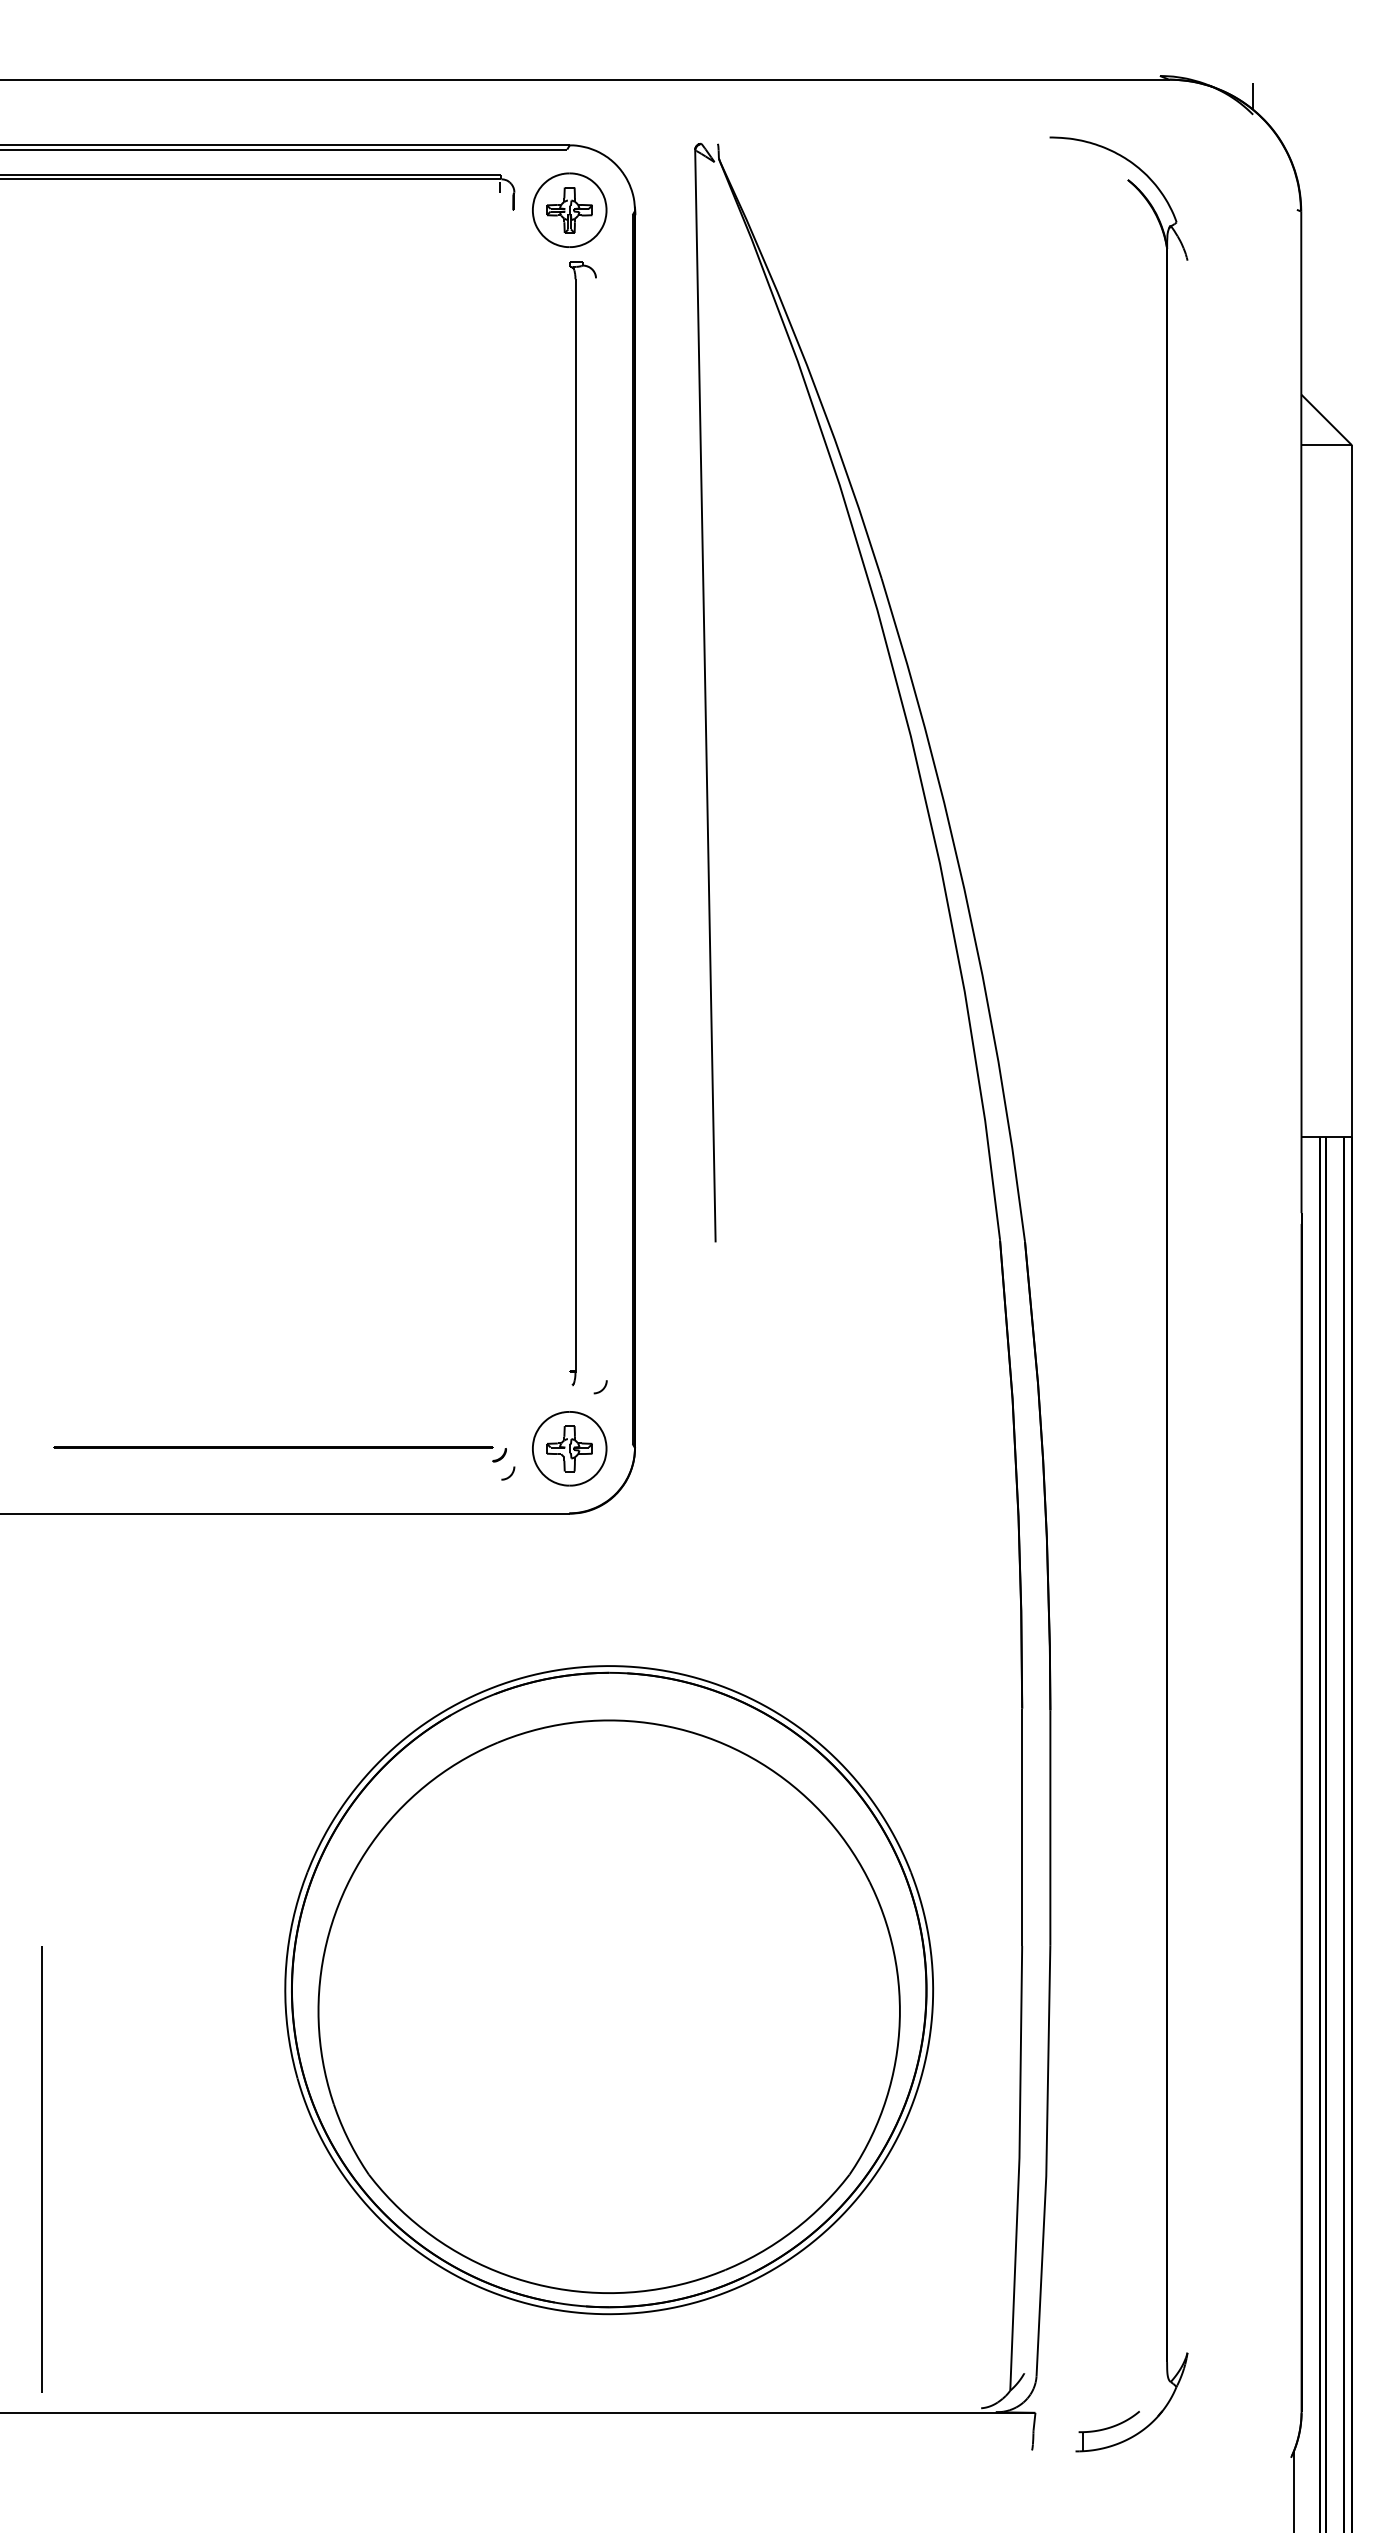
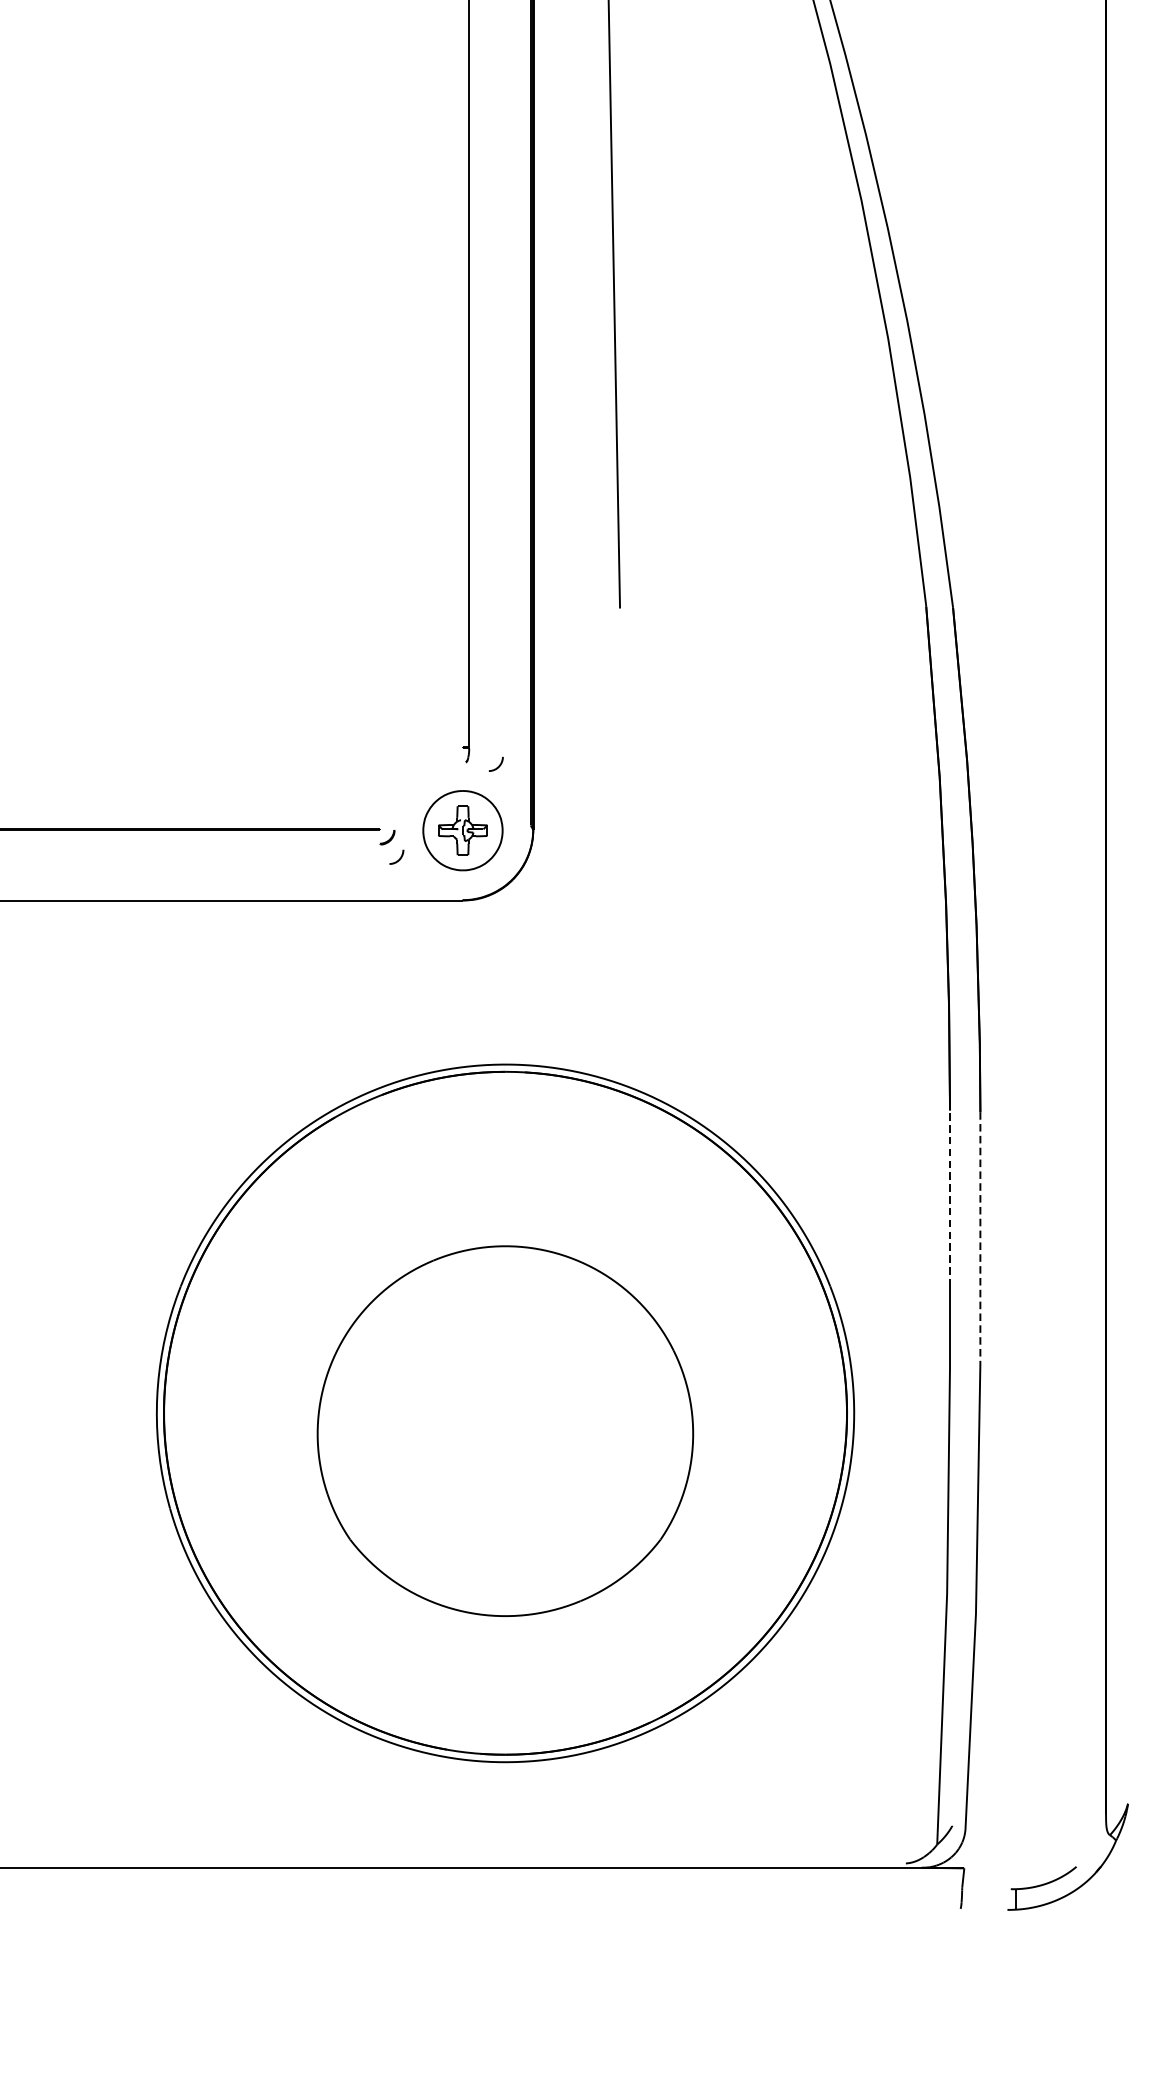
line: (1022, 1790) -> (950, 1198), solid -> dashed
line: (1050, 1828) -> (980, 1239), solid -> dashed
part: (608, 2006) -> (504, 1431), size x0.6

